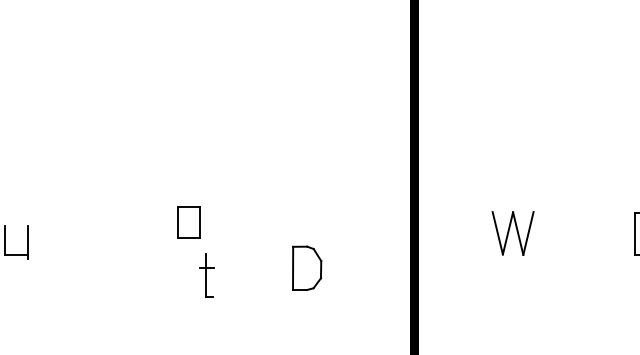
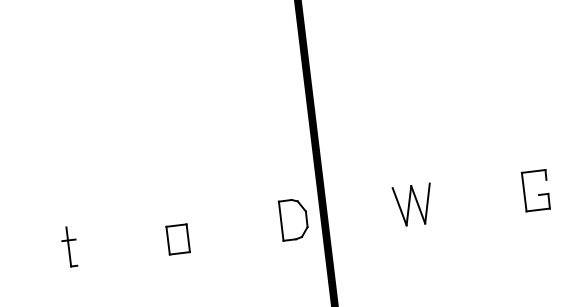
part: (188, 222) -> (177, 239), moved
part: (307, 267) -> (294, 218), moved
part: (206, 275) -> (69, 246), moved

